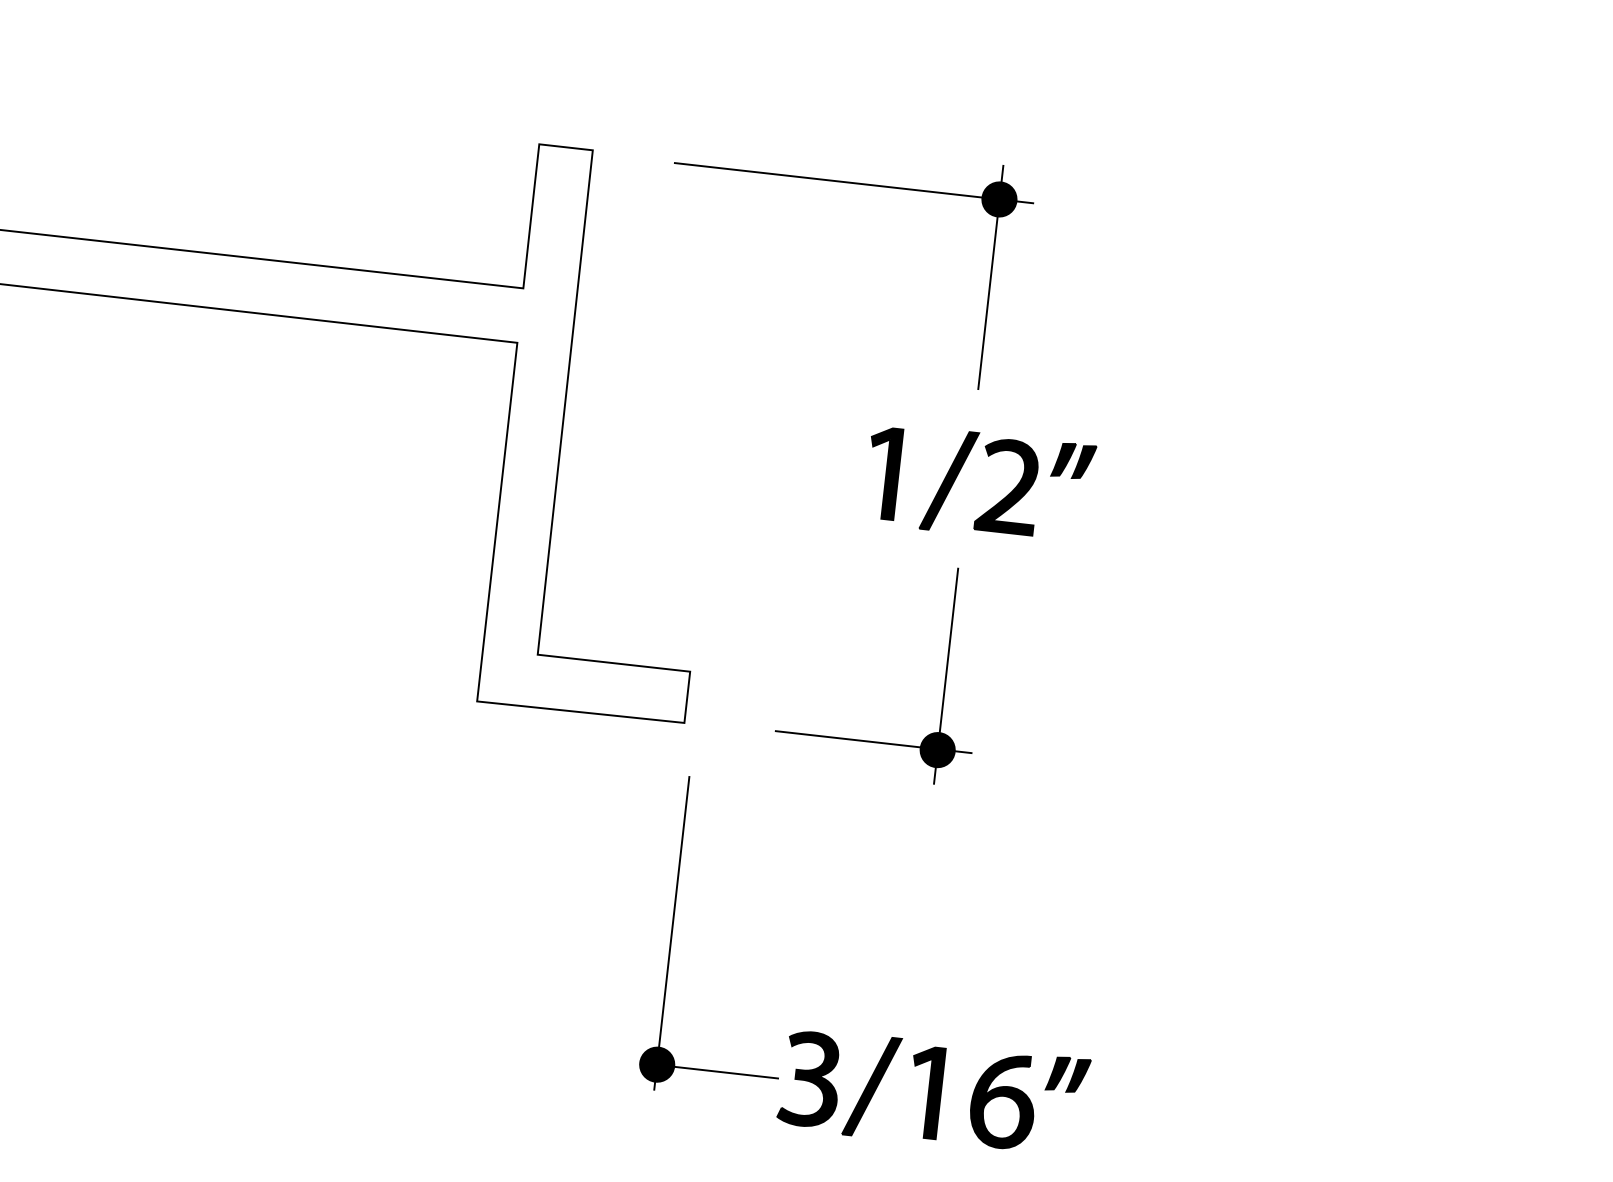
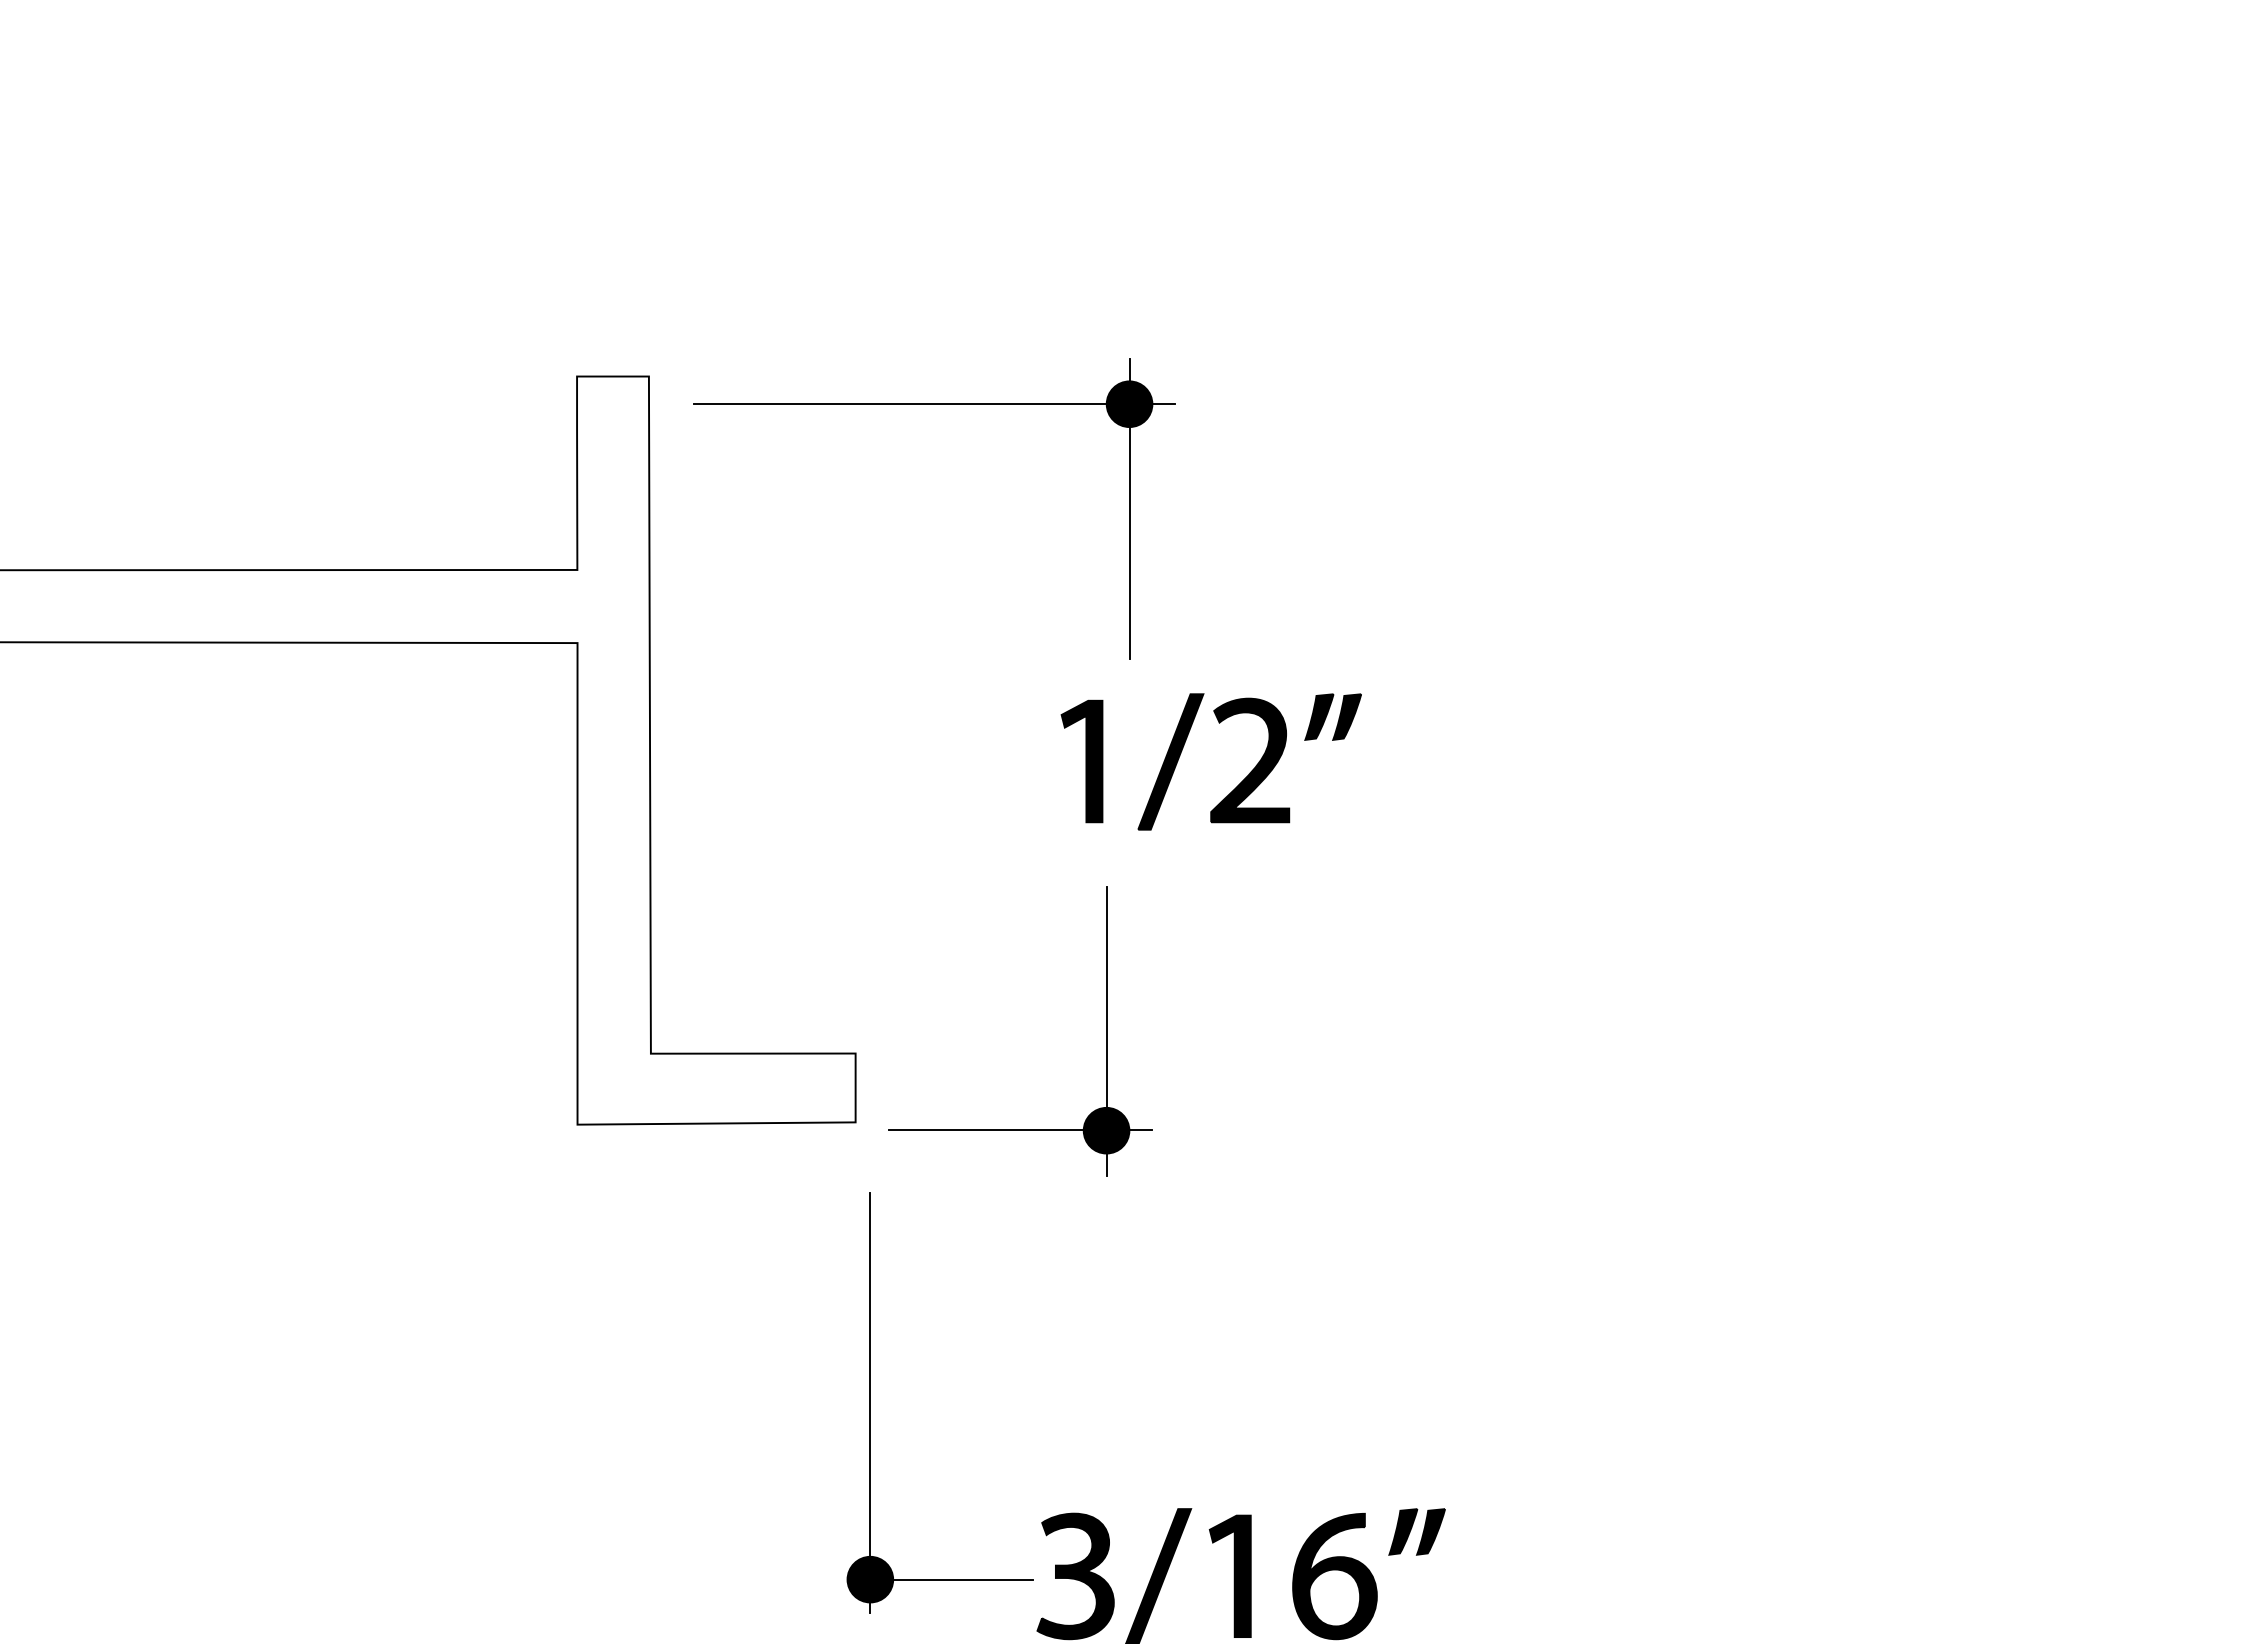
part: (854, 183) -> (934, 404), moved
part: (945, 676) -> (1106, 1031), moved

